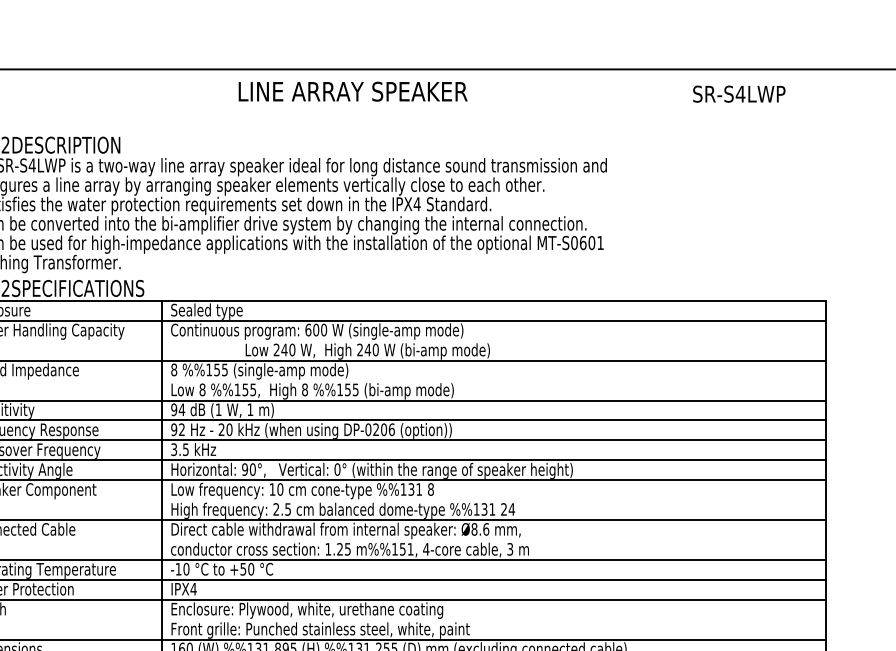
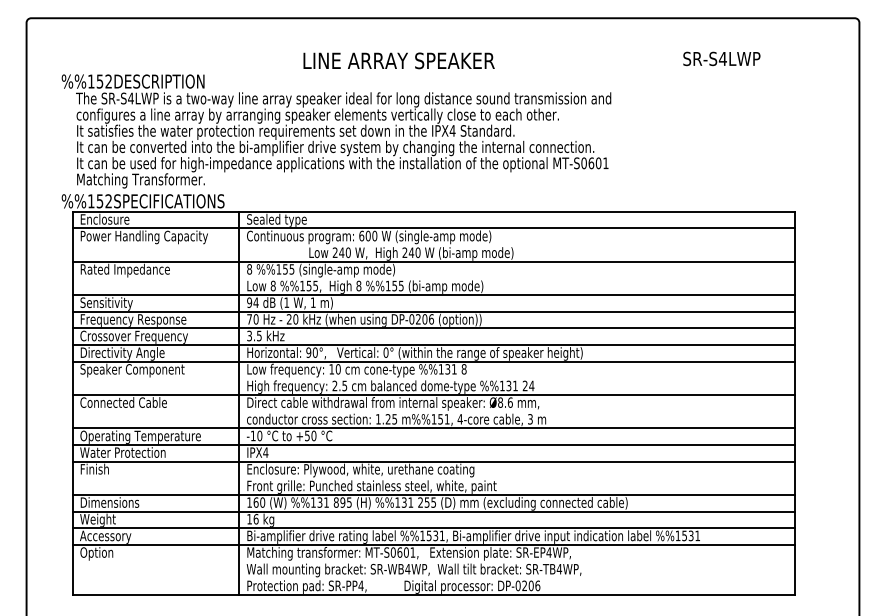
text: (352, 91) -> (398, 60), moved
text: (738, 93) -> (721, 58), moved
text: (177, 429) -> (252, 319), 92 -> 70

